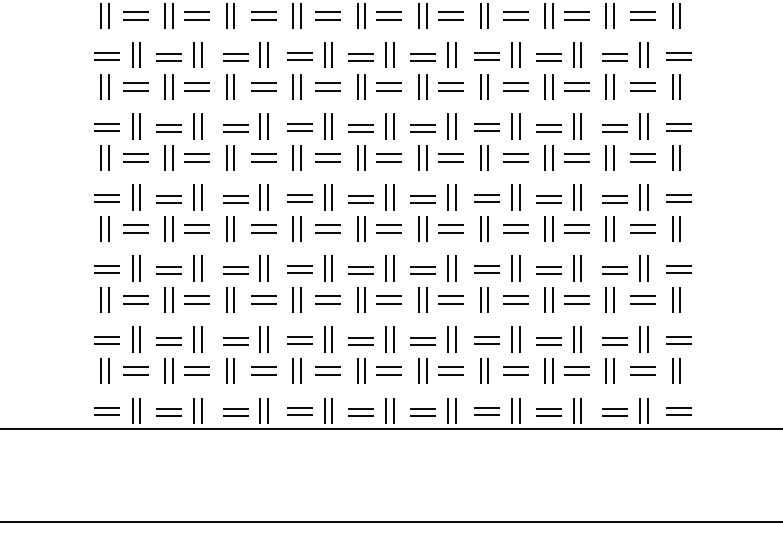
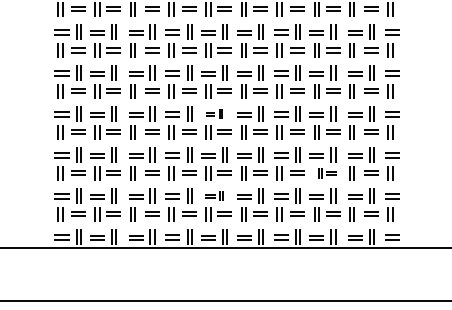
part: (371, 196) -> (214, 113), size x0.6
part: (567, 300) -> (327, 173), size x0.7
part: (371, 338) -> (214, 195), size x0.7

